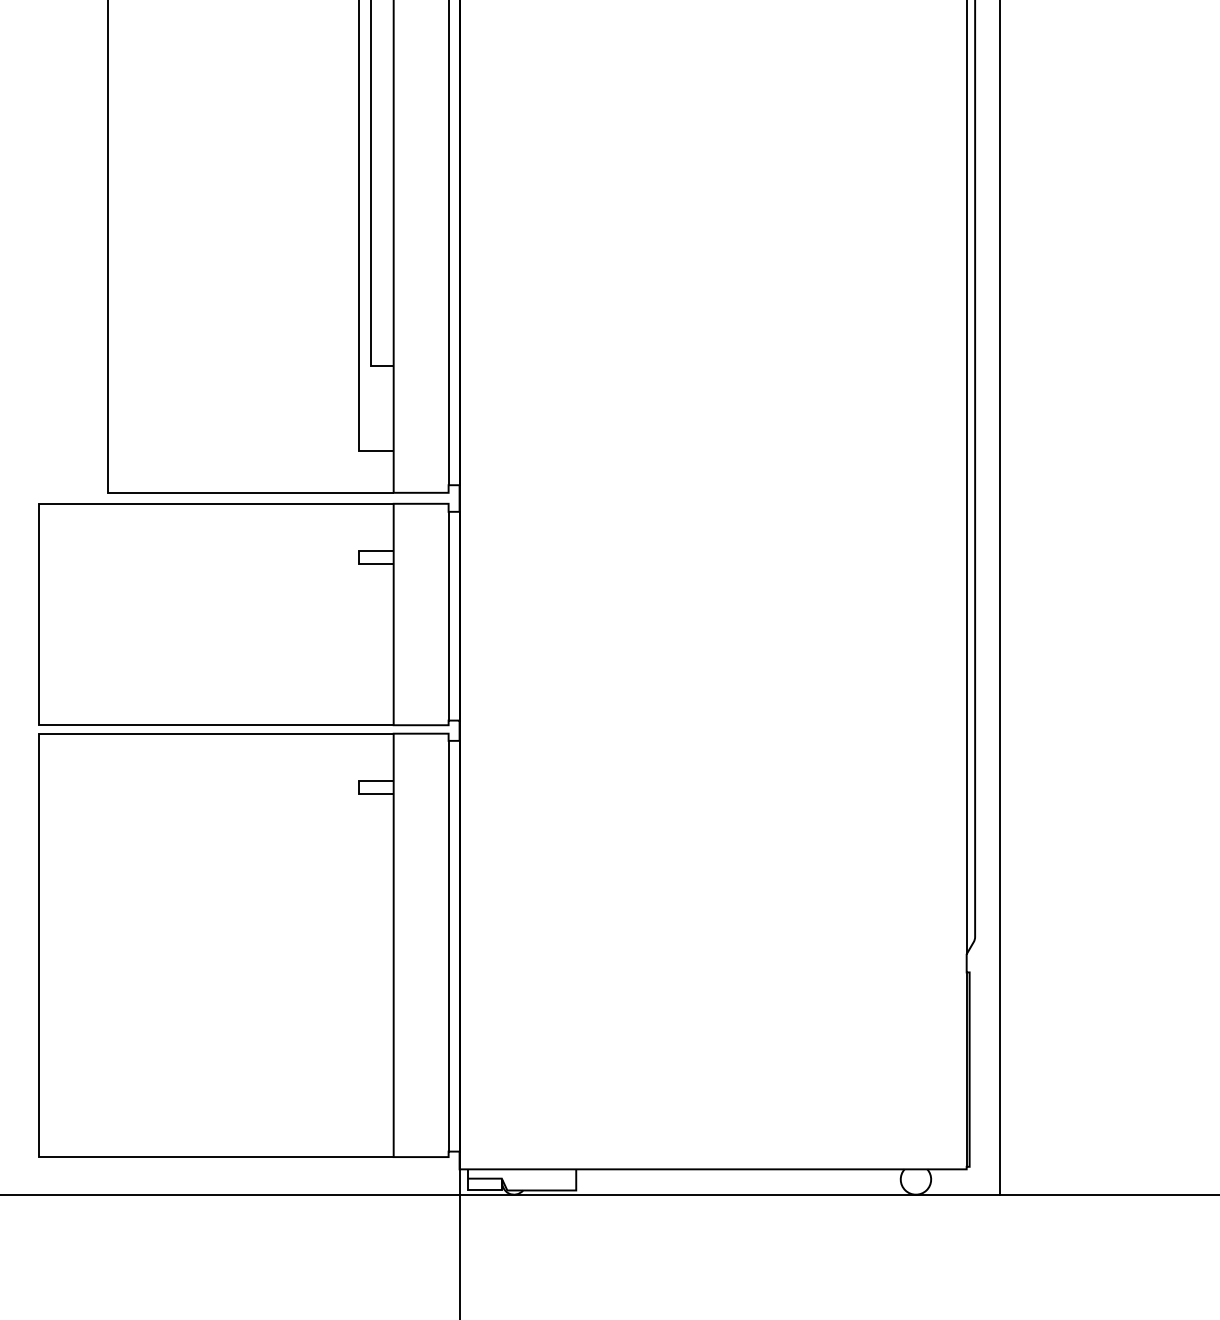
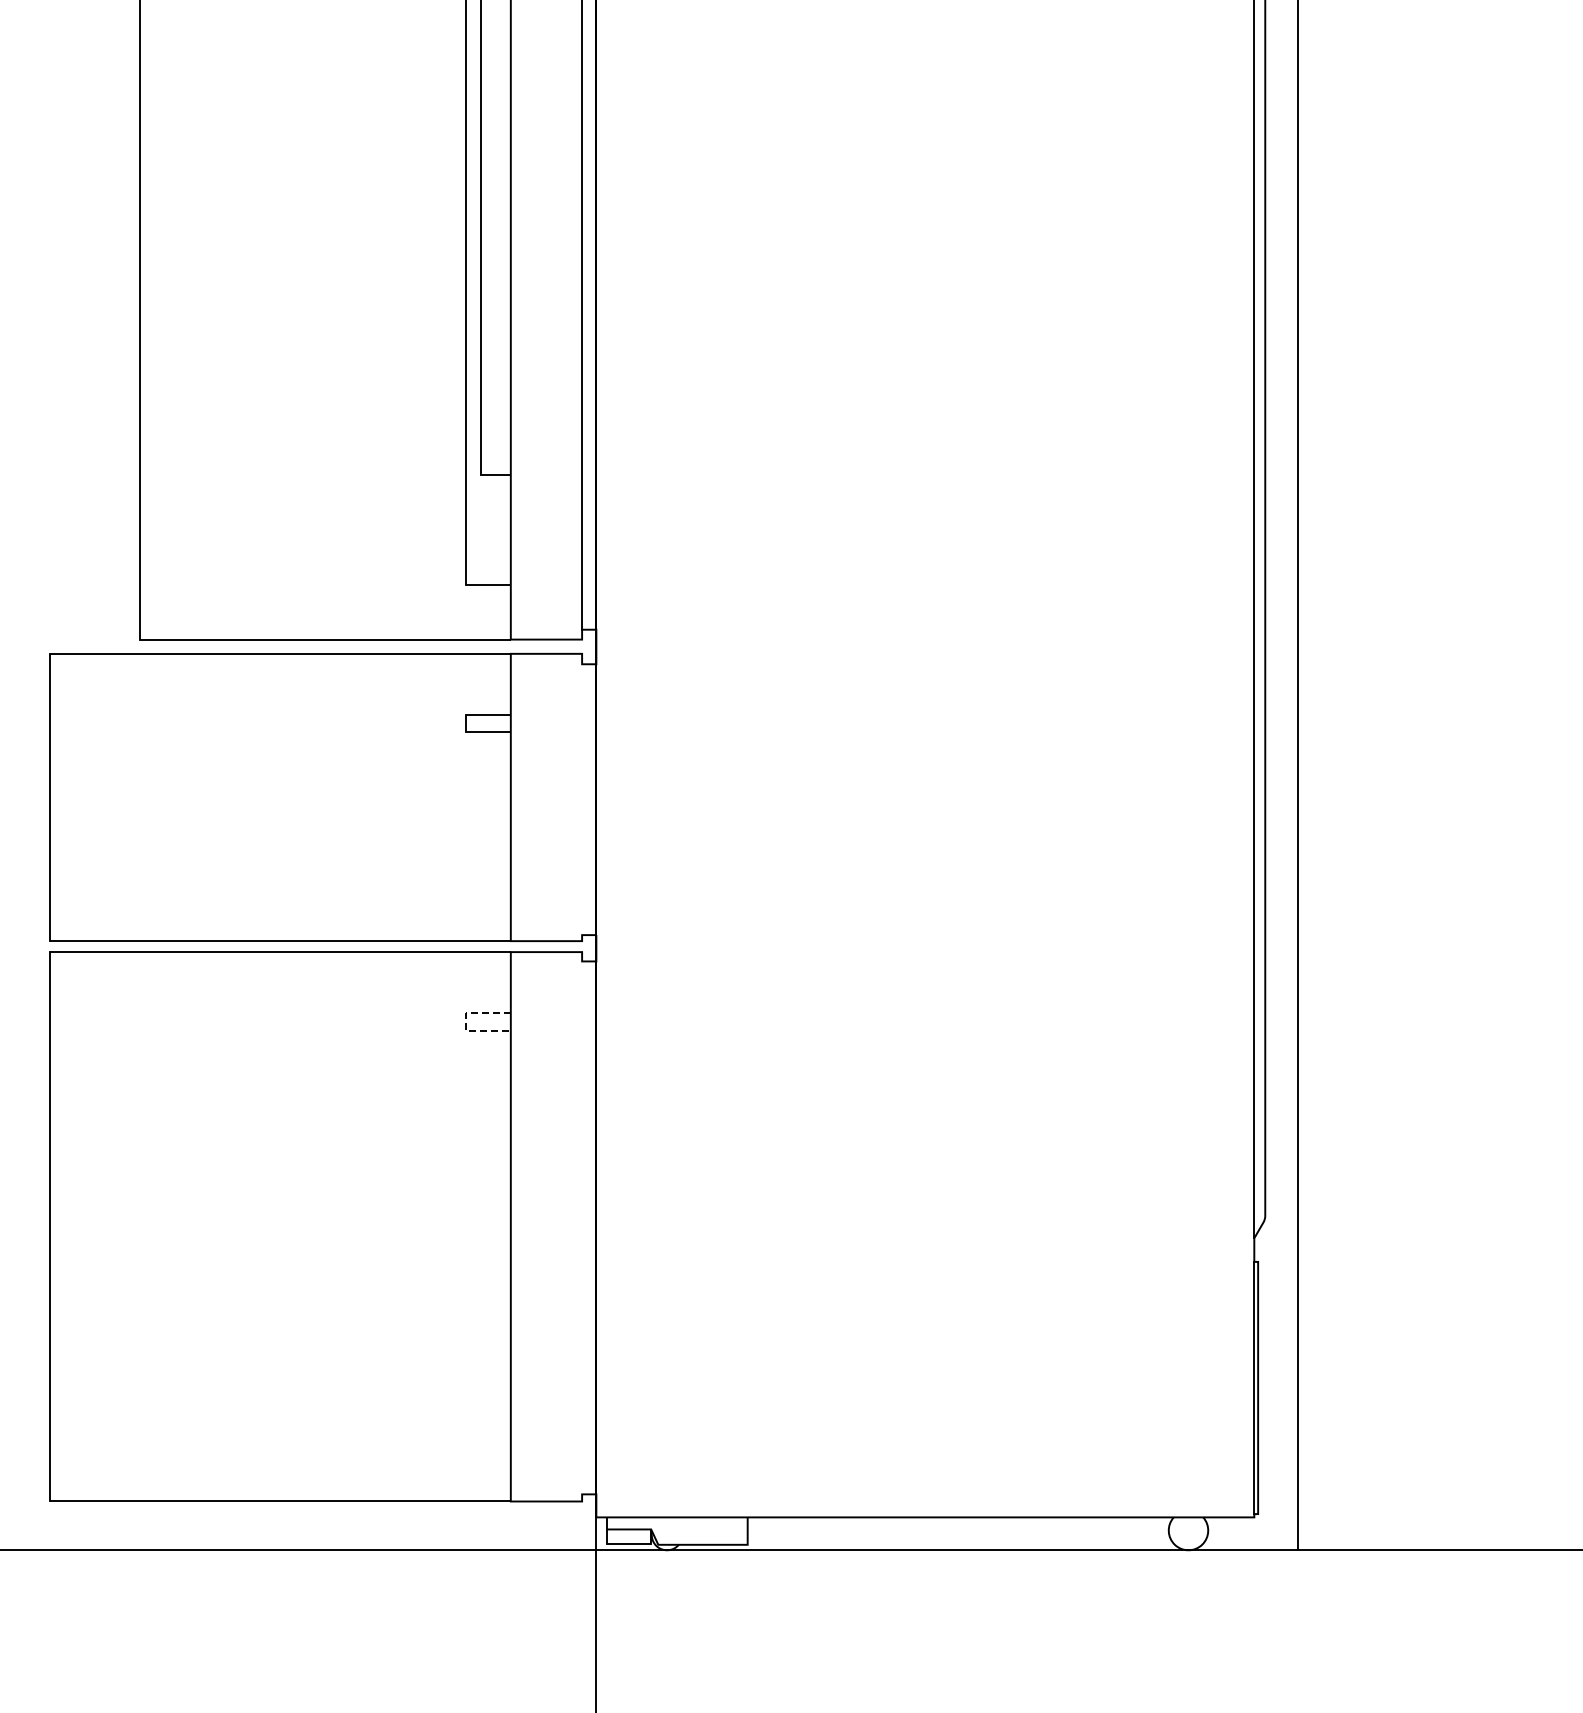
line: (448, 616) -> (582, 799), removed
line: (358, 787) -> (465, 1021), solid -> dashed
line: (448, 945) -> (582, 1227), removed

